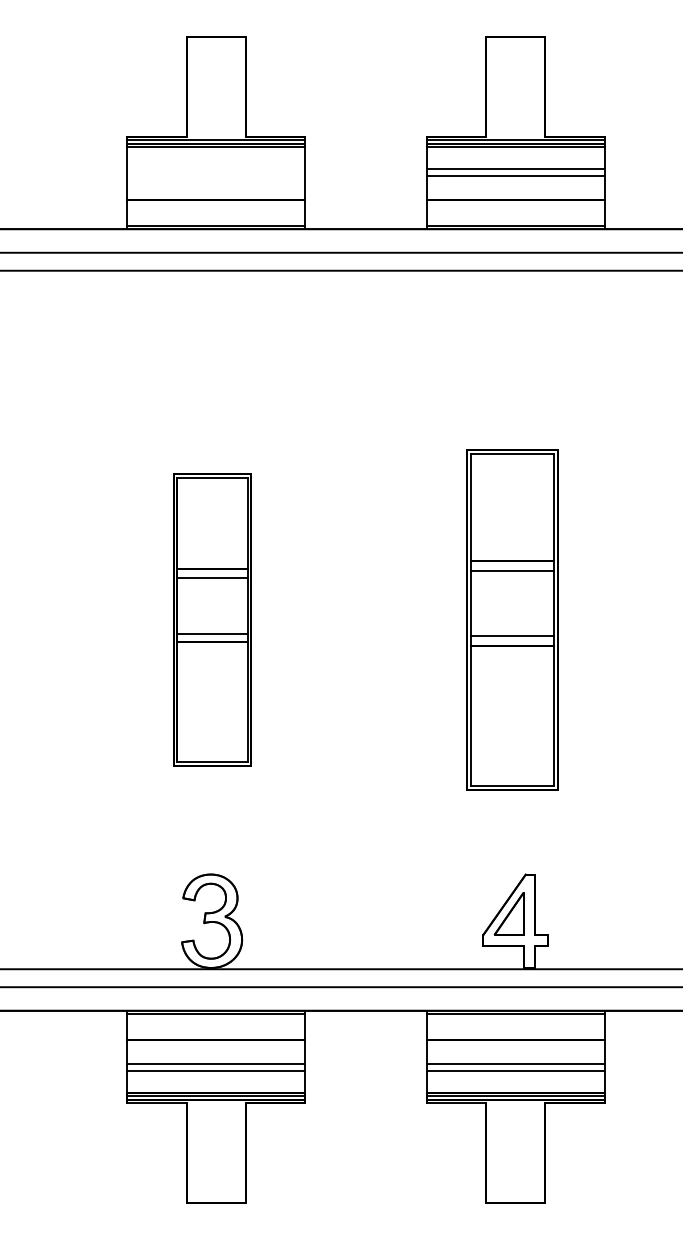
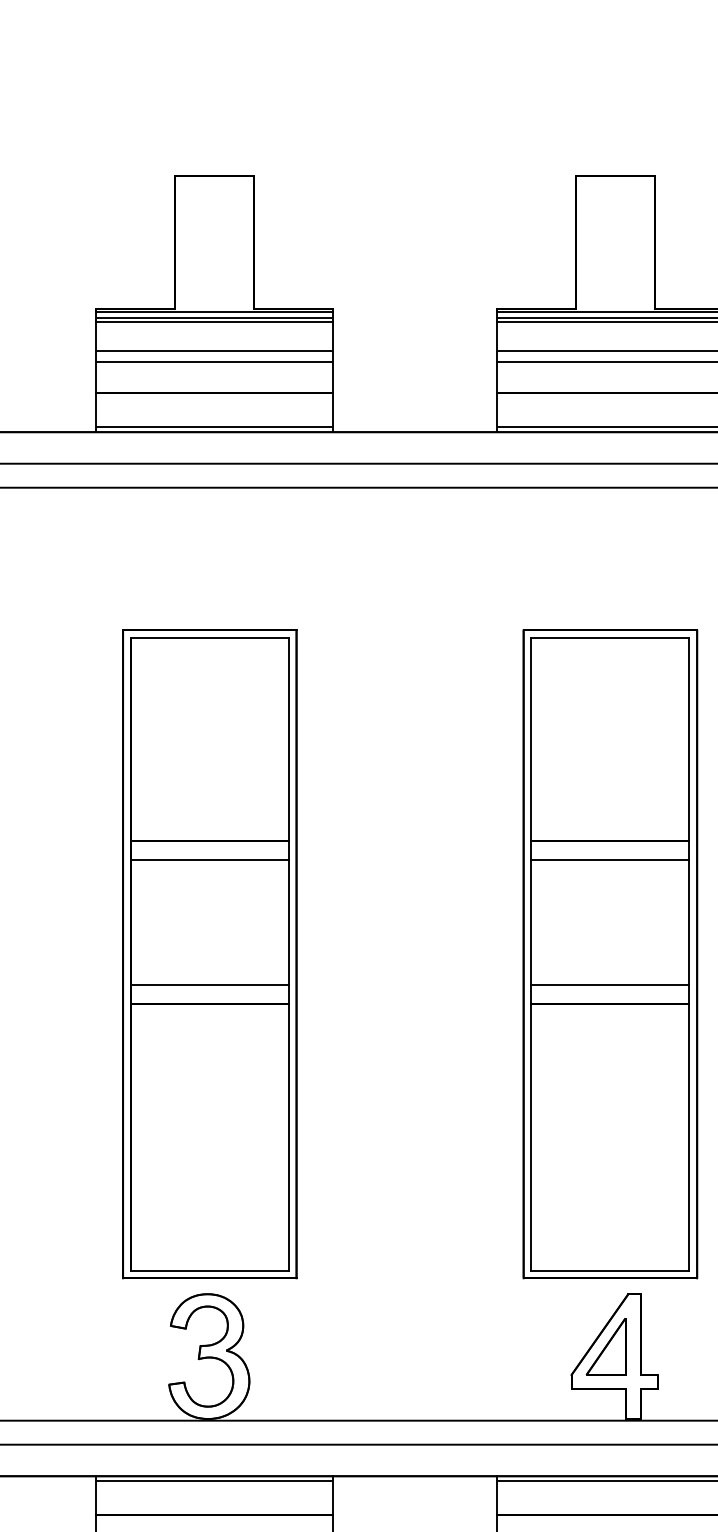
line: (215, 168) -> (213, 351), added
line: (215, 176) -> (213, 361), added
part: (212, 619) -> (209, 953), size x1.67
part: (511, 619) -> (609, 953), size x1.43

